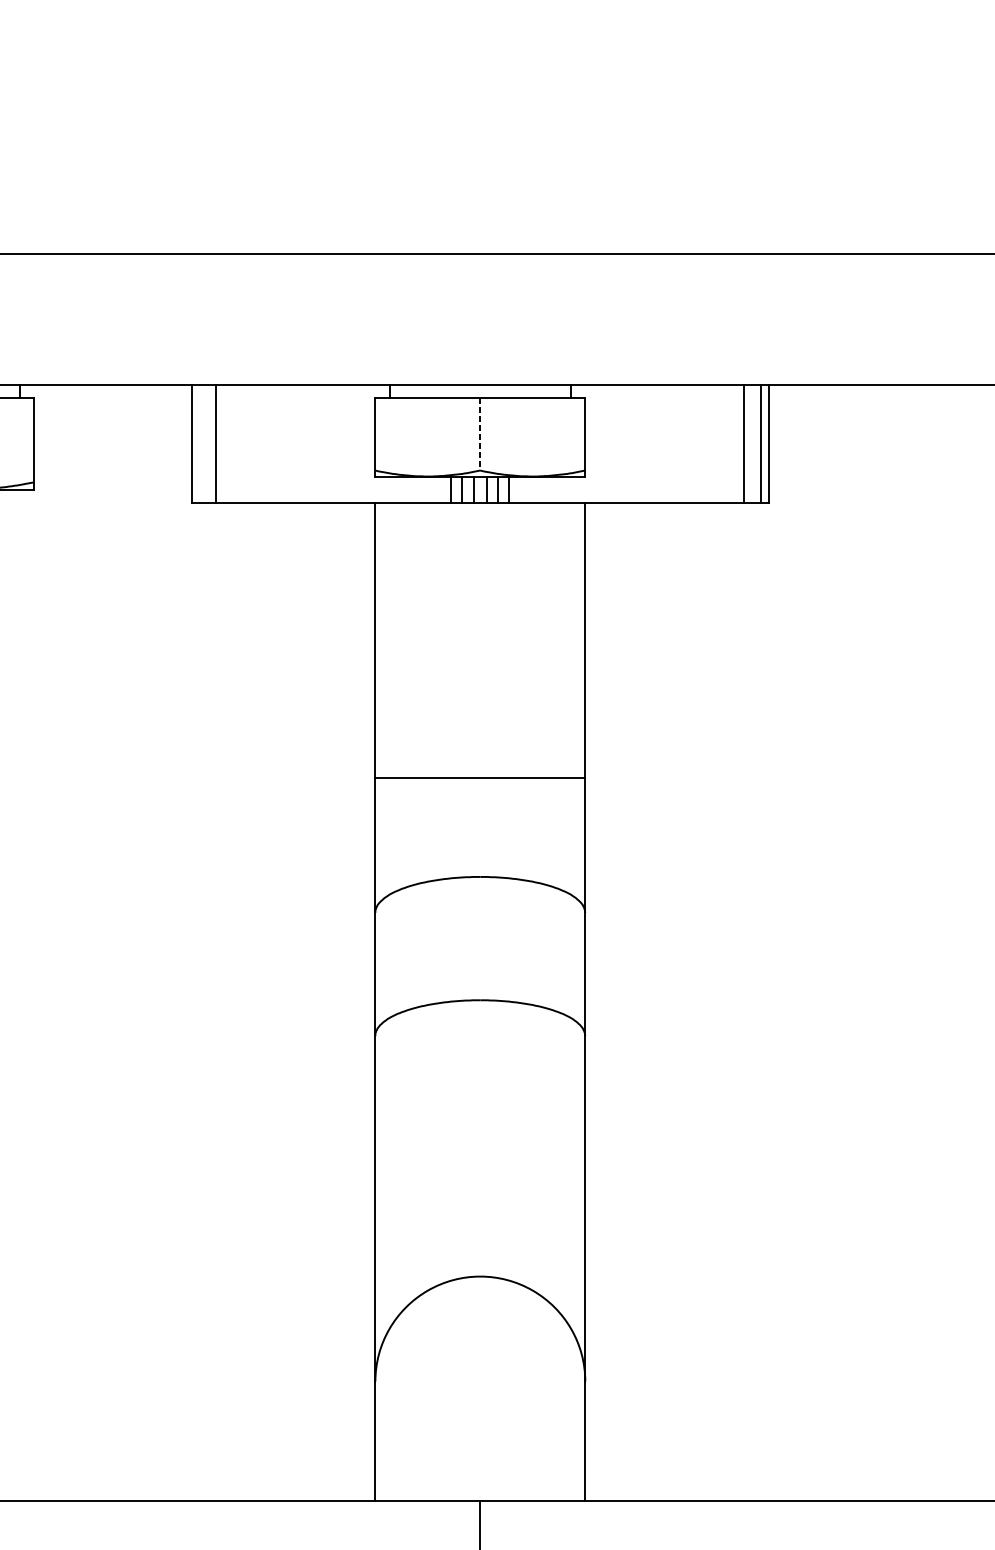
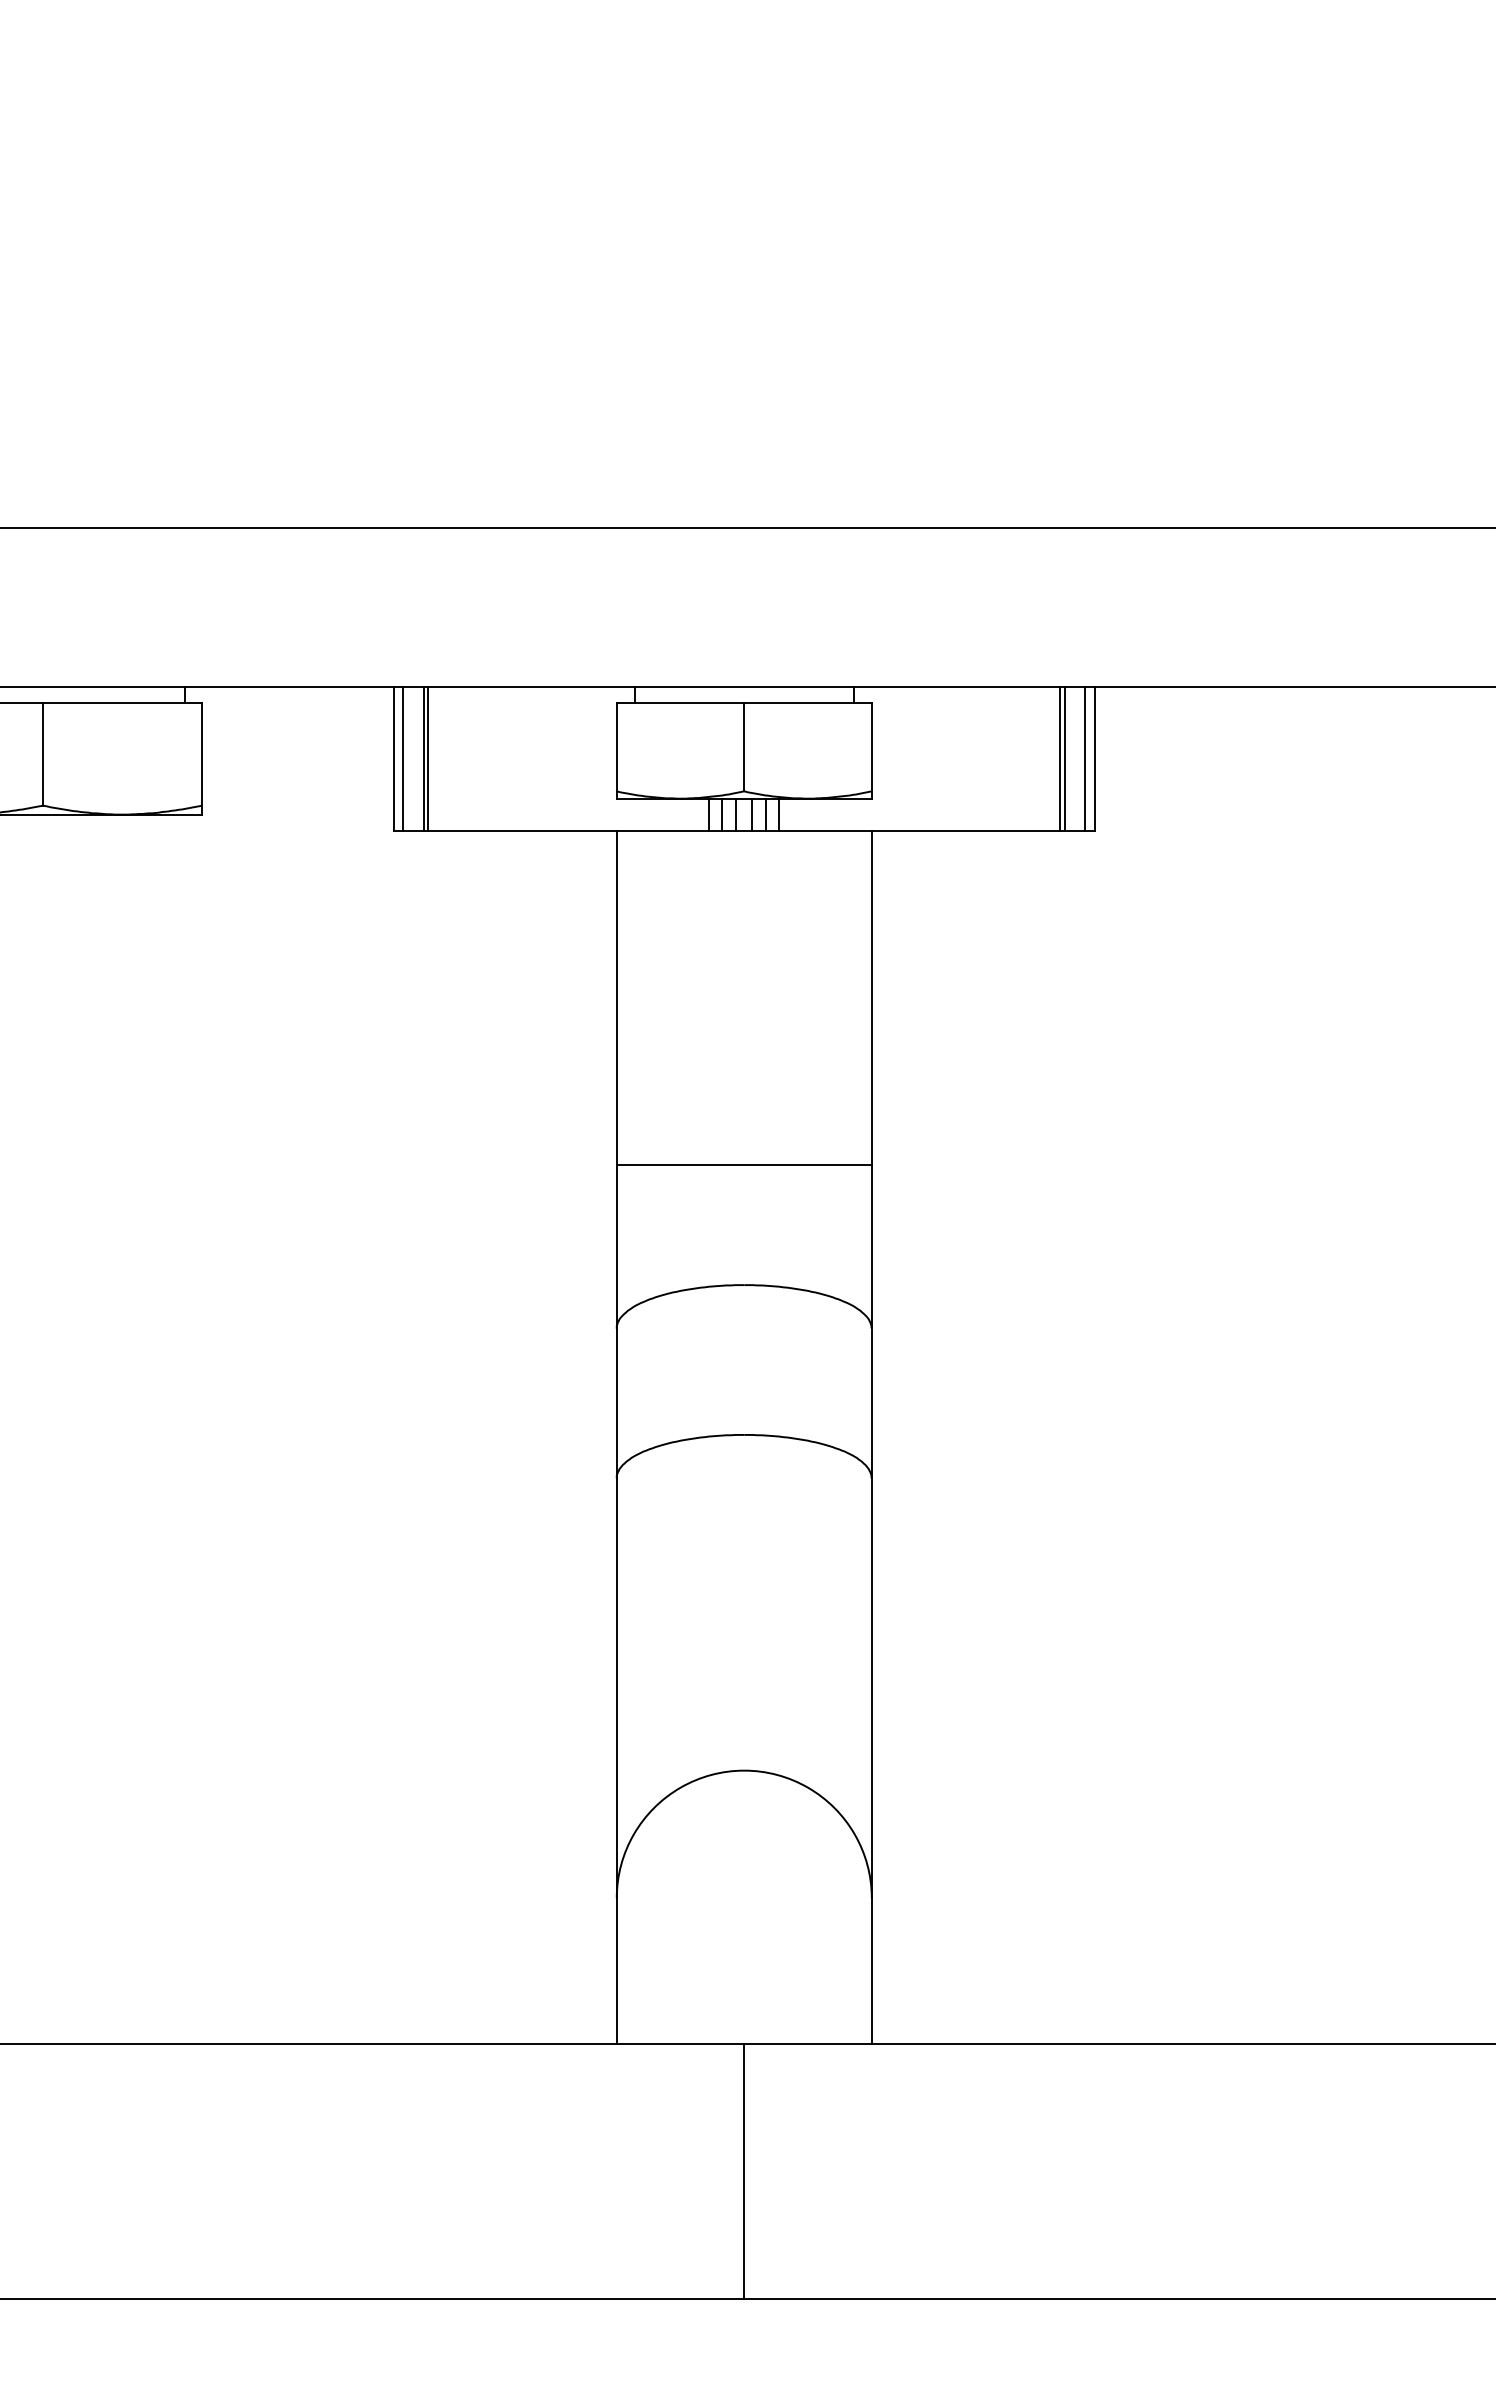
line: (480, 434) -> (744, 747), dashed -> solid
line: (199, 443) -> (403, 758), added
line: (220, 443) -> (428, 758), added
line: (740, 443) -> (1060, 758), added

